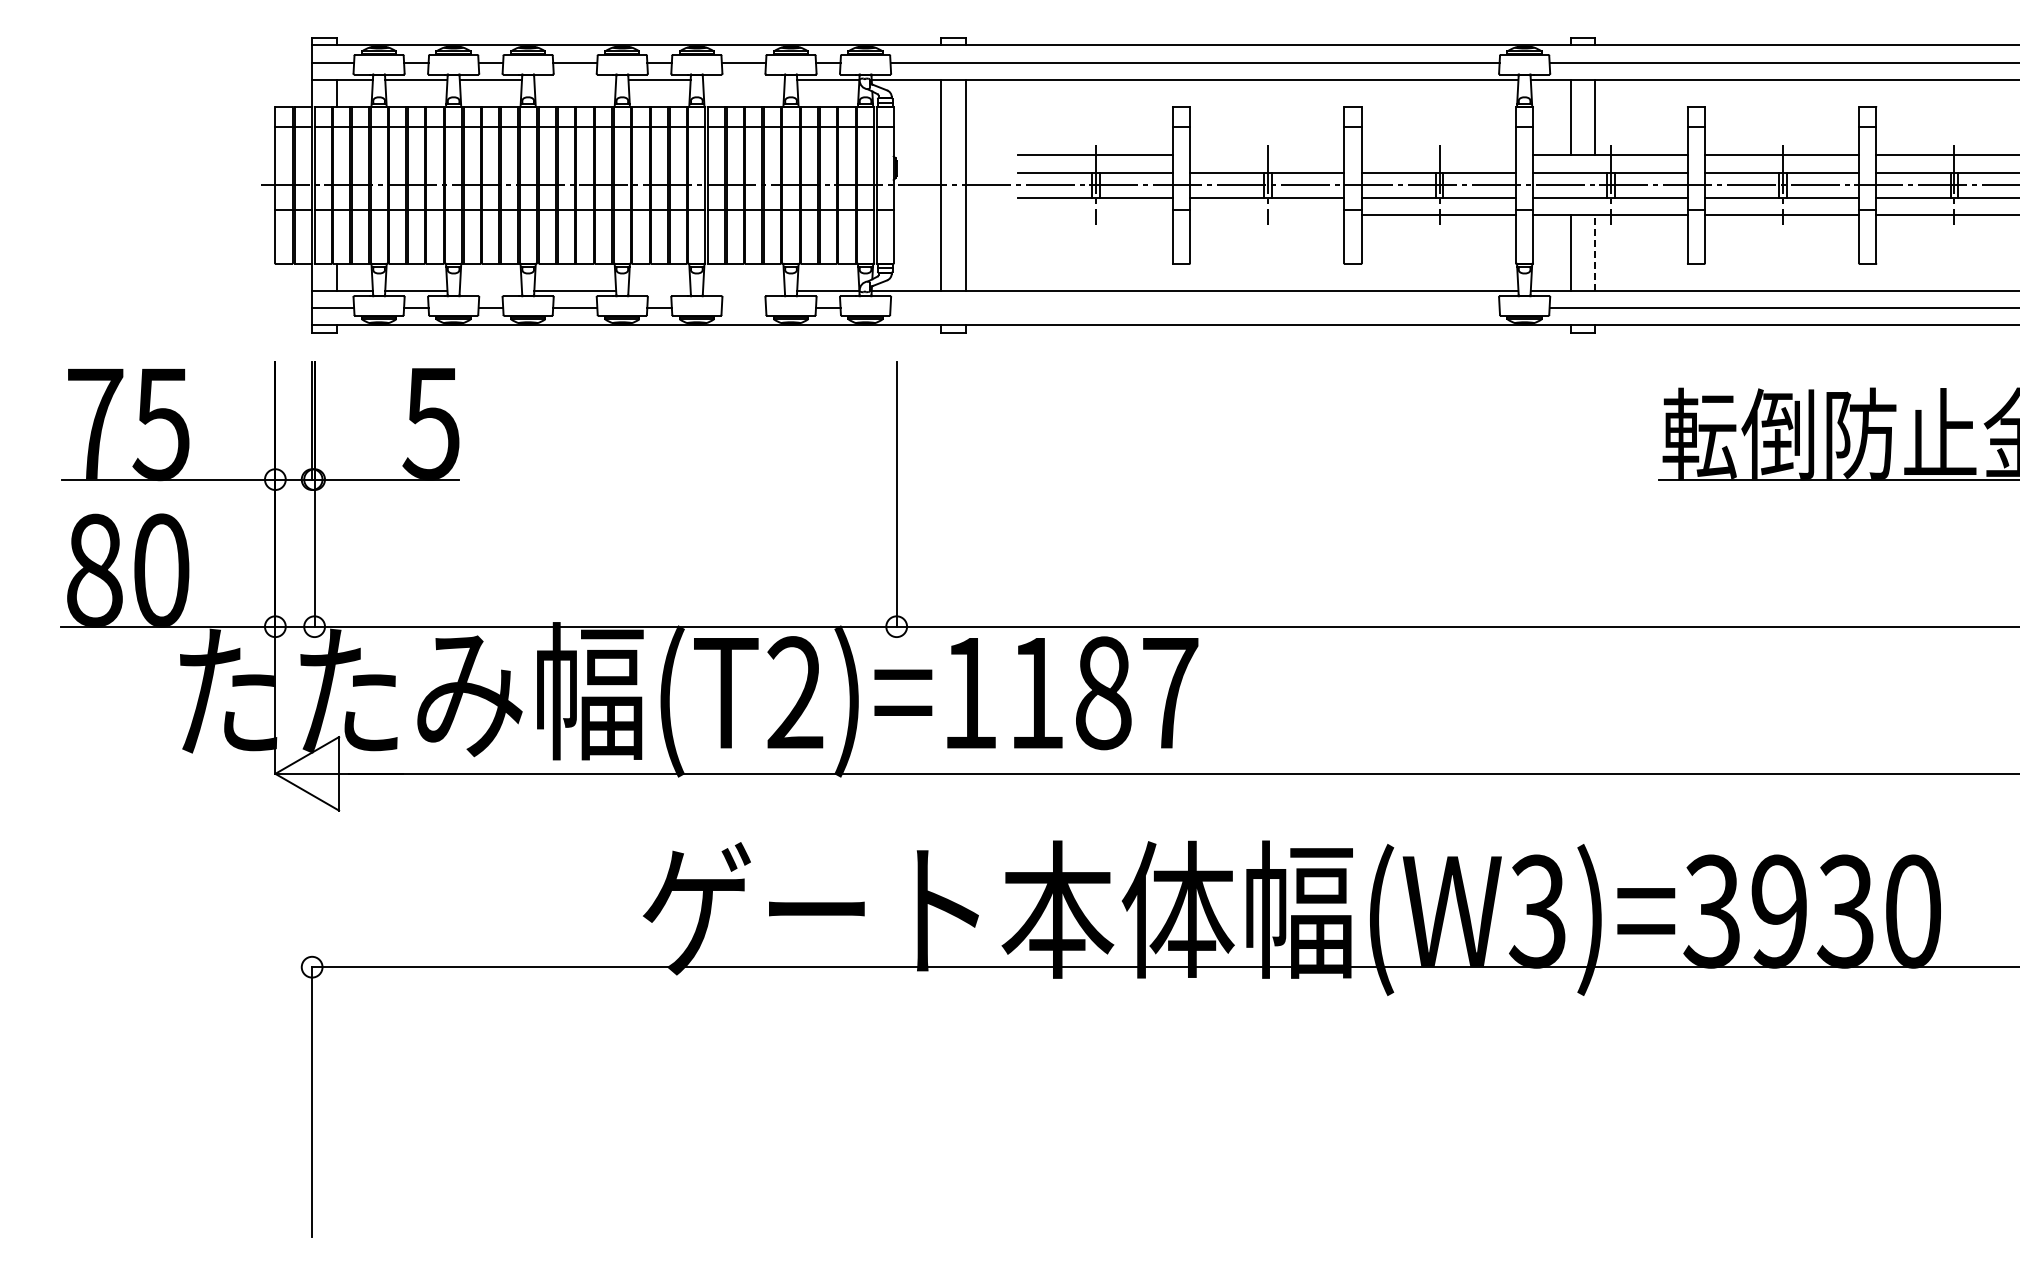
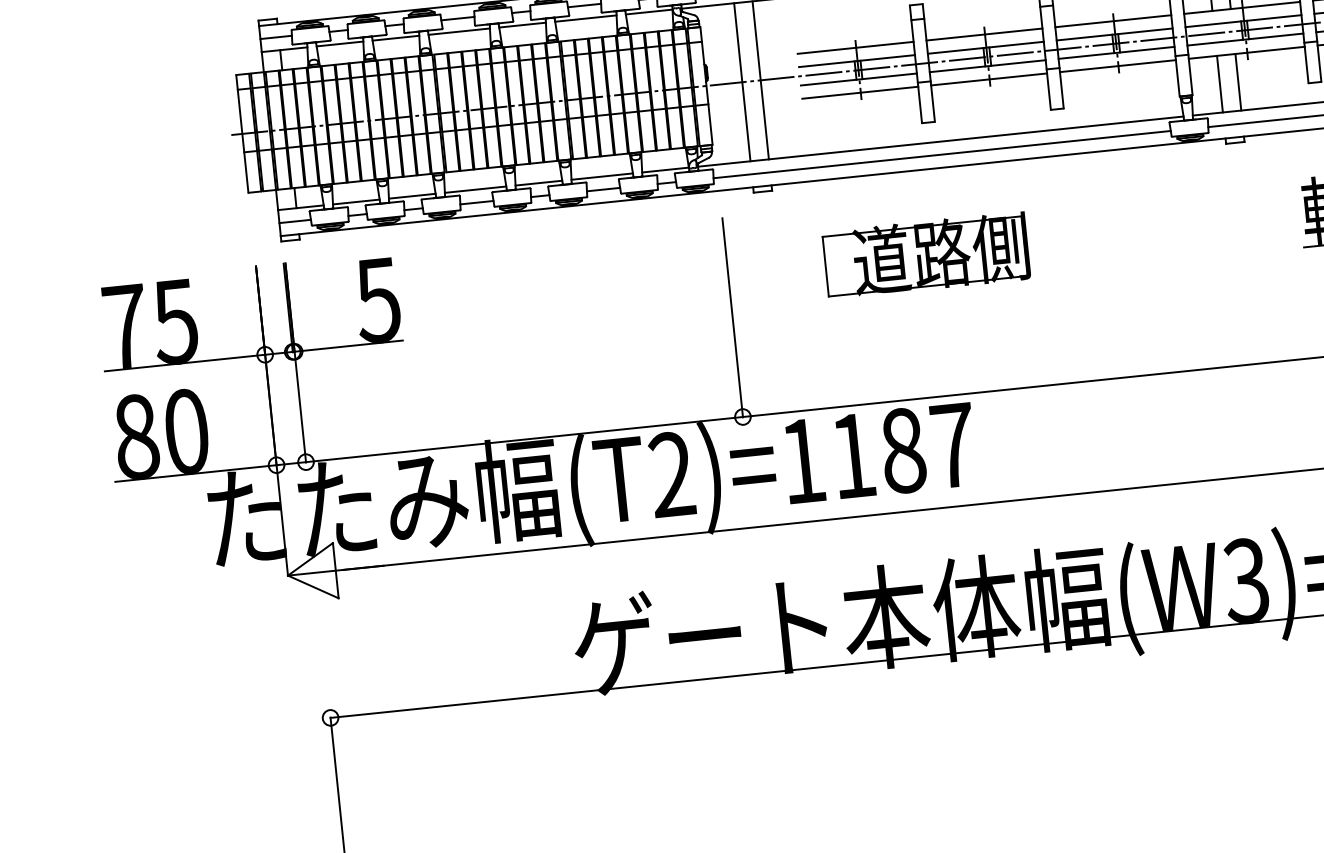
line: (575, 80) -> (459, 31), added
line: (743, 80) -> (585, 18), added
line: (1266, 155) -> (983, 34), added
line: (1438, 155) -> (1113, 21), added
line: (1095, 215) -> (860, 92), added
line: (1266, 215) -> (988, 79), added
line: (1595, 252) -> (1238, 81), dashed -> solid
line: (490, 290) -> (411, 196), added
line: (659, 290) -> (538, 183), added
line: (743, 290) -> (601, 176), added
line: (743, 307) -> (603, 189), added
line: (1194, 307) -> (941, 154), added
part: (1160, 438) -> (926, 255), added

